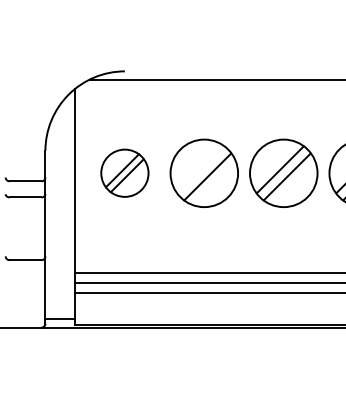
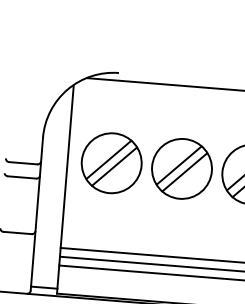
line: (200, 169) -> (178, 165), added
part: (124, 172) -> (111, 162), size x1.43

